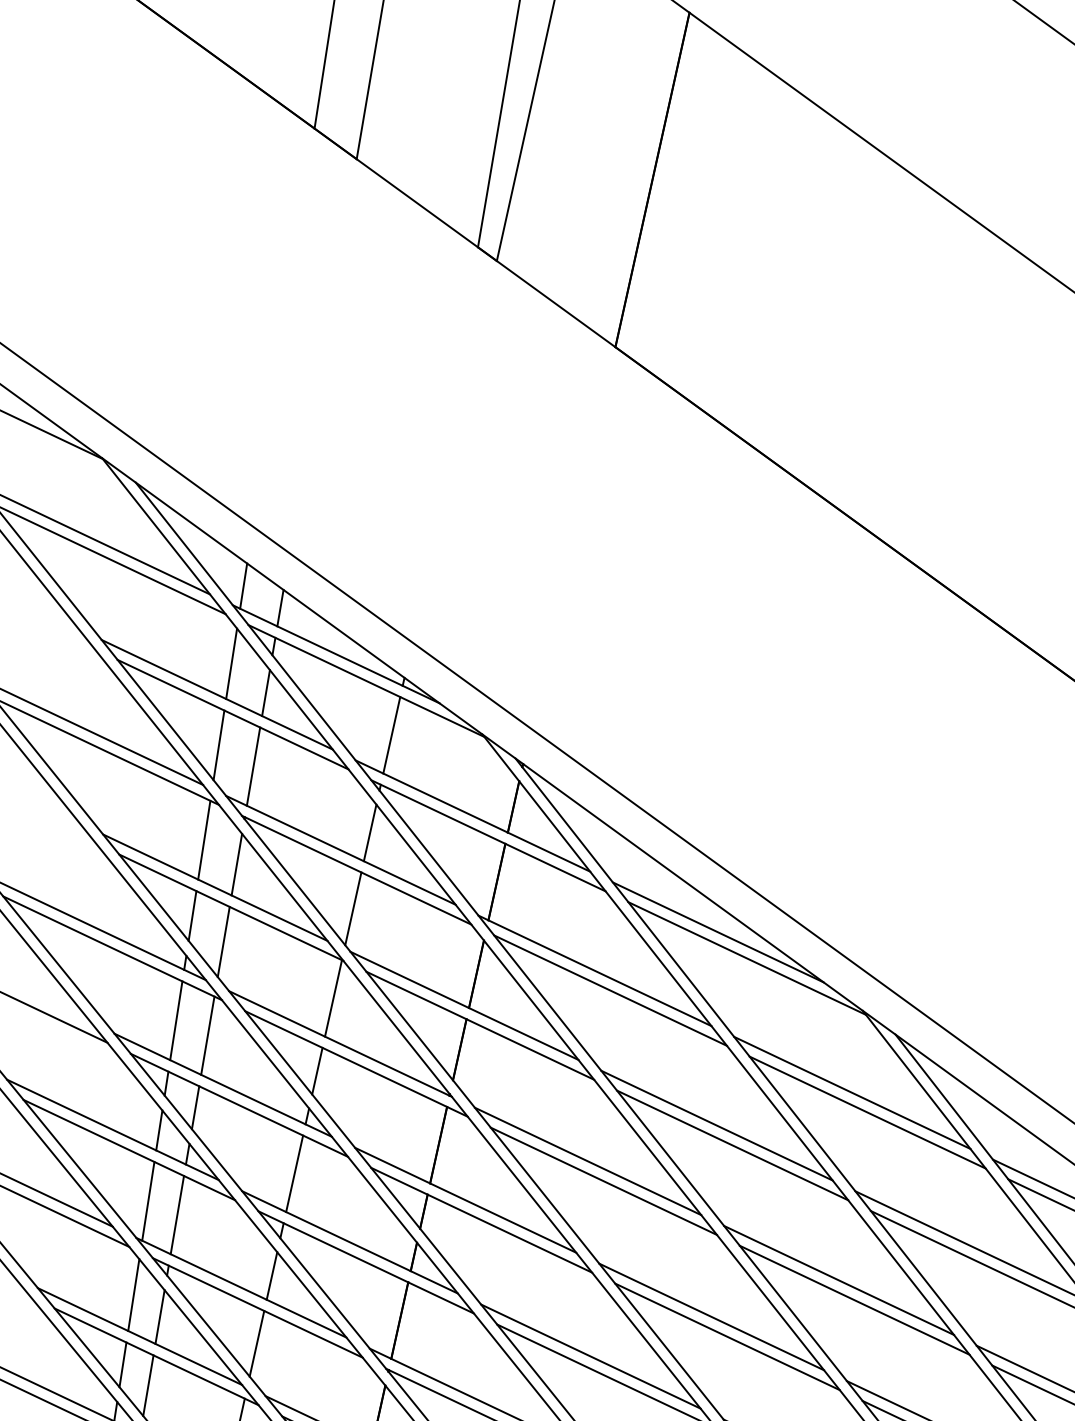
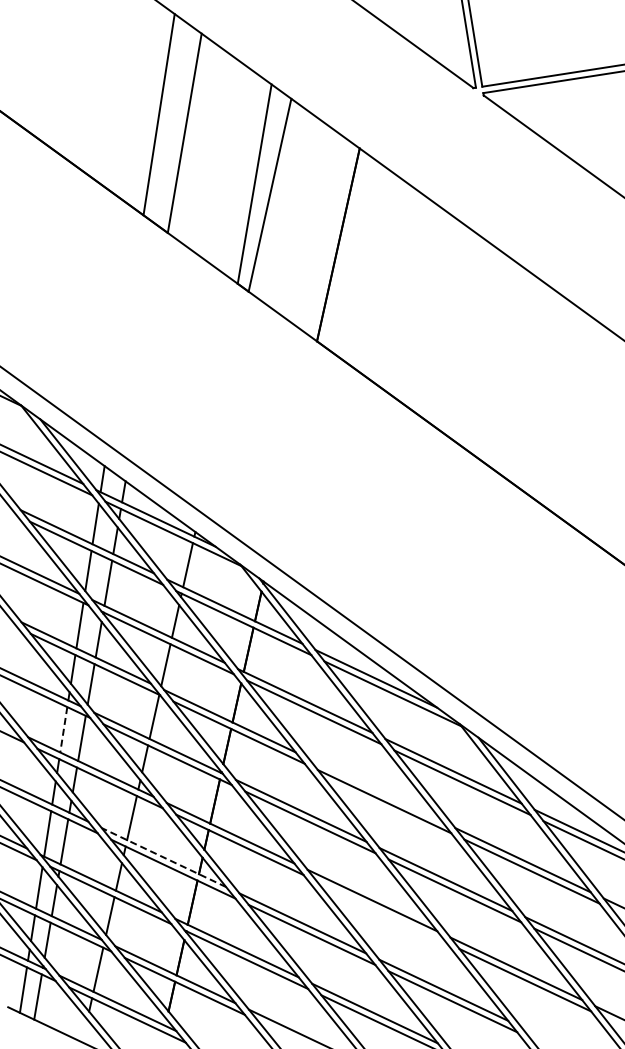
line: (175, 1020) -> (63, 729), solid -> dashed
line: (716, 1124) -> (375, 789), removed
line: (349, 1242) -> (163, 857), solid -> dashed
line: (727, 1335) -> (381, 911), removed

